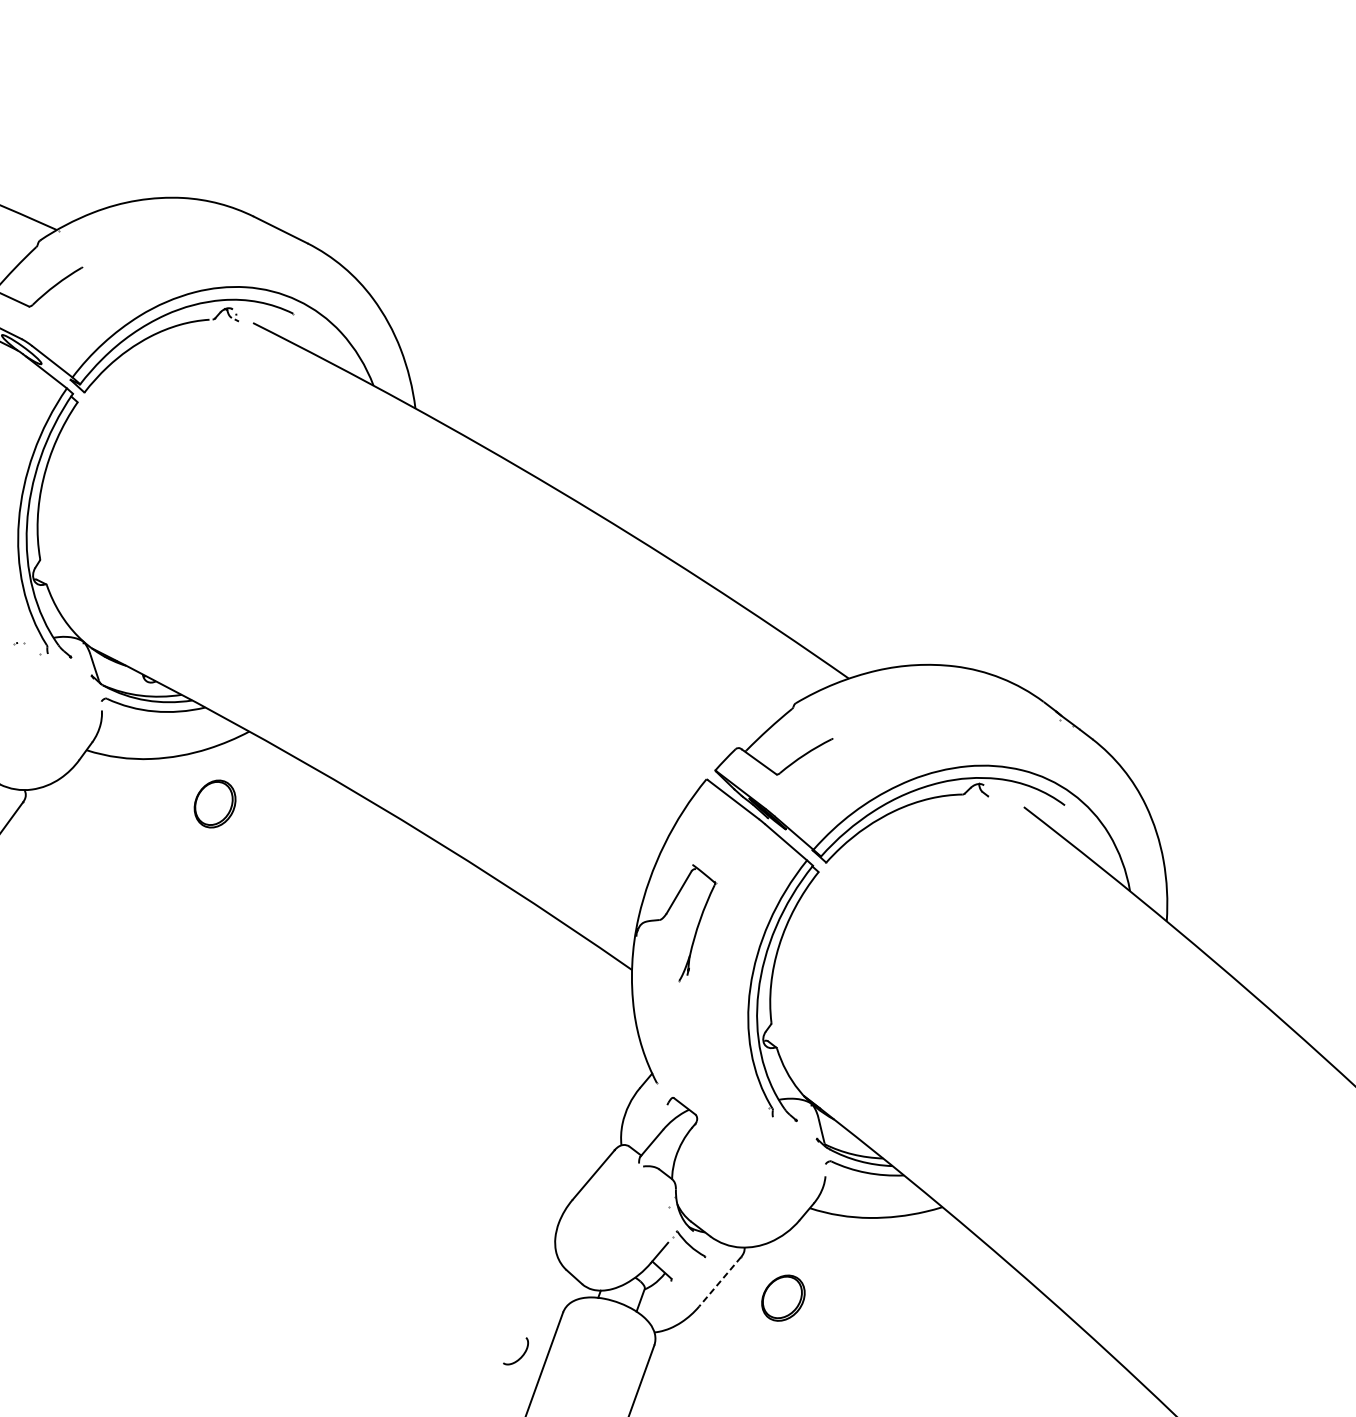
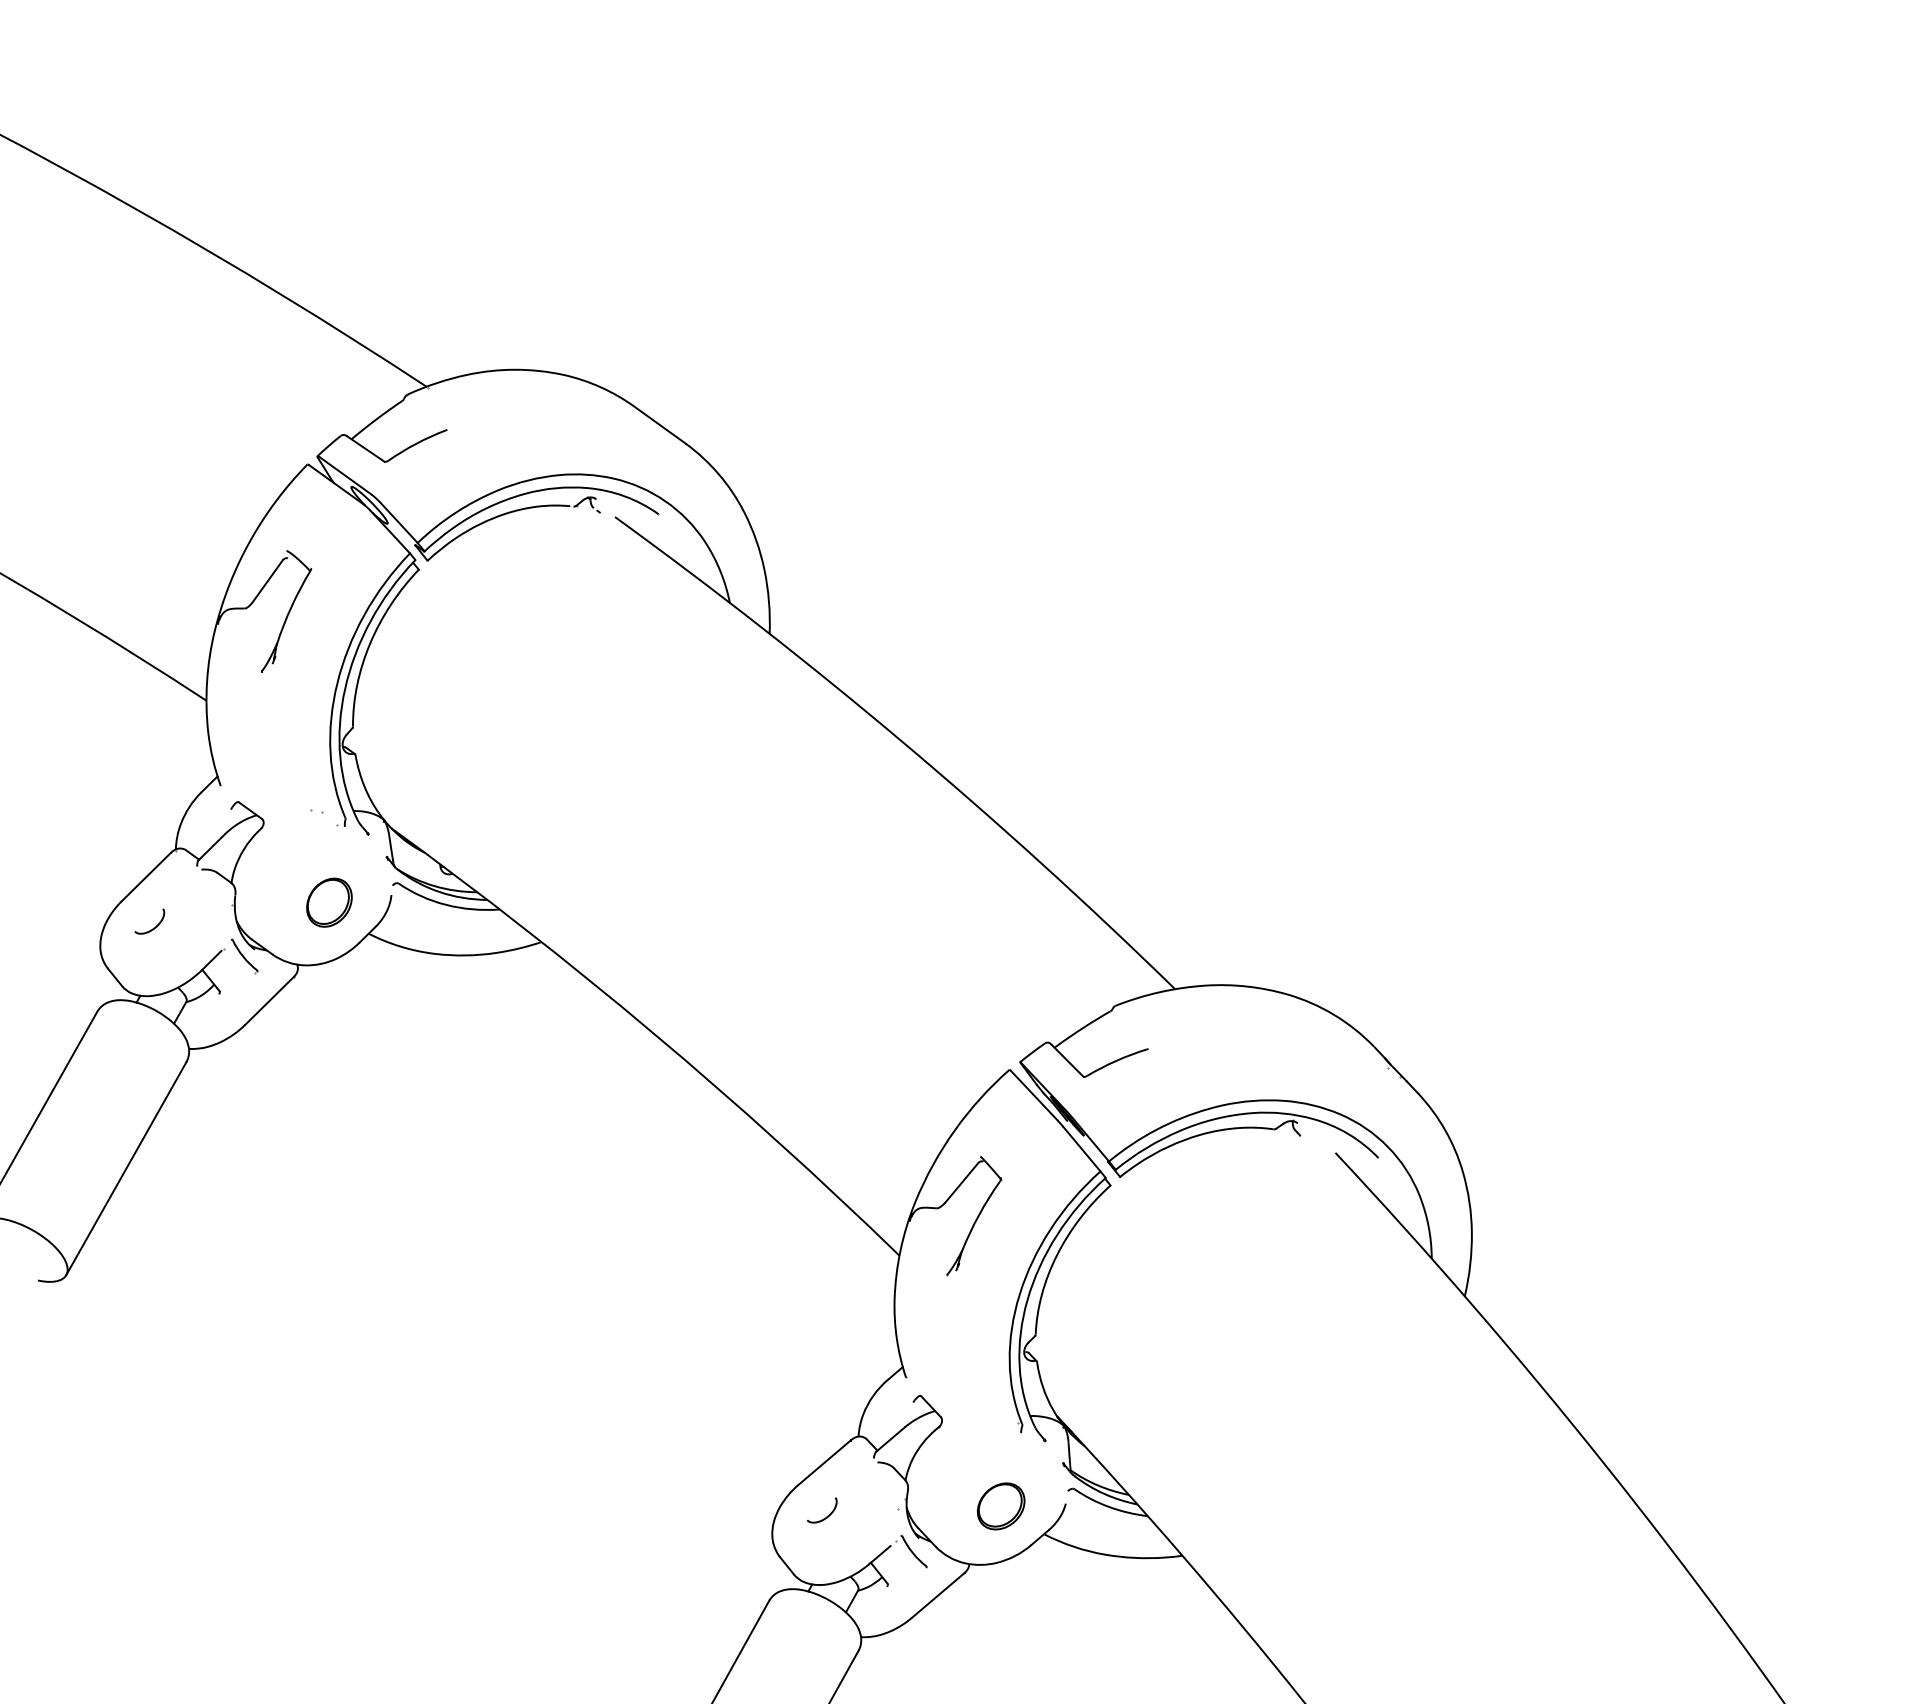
part: (215, 803) -> (329, 902), moved
line: (719, 1281) -> (937, 1595), dashed -> solid
part: (782, 1298) -> (1000, 1506), moved
curve: (521, 1355) -> (827, 1515), moved

